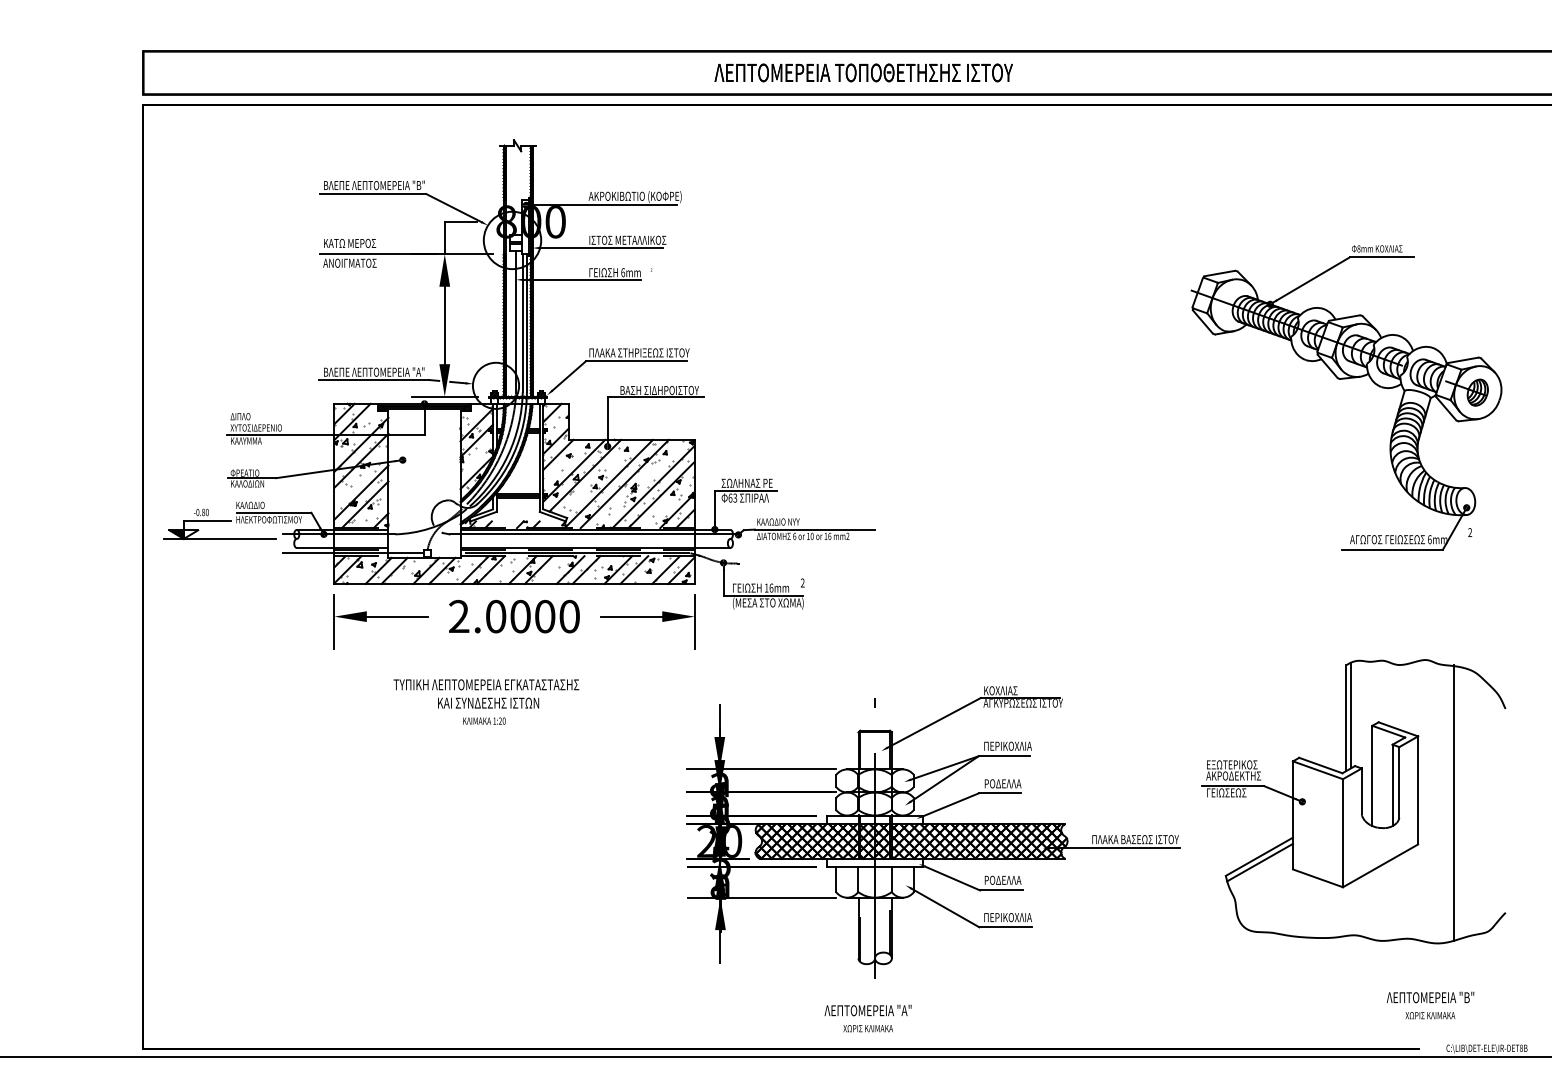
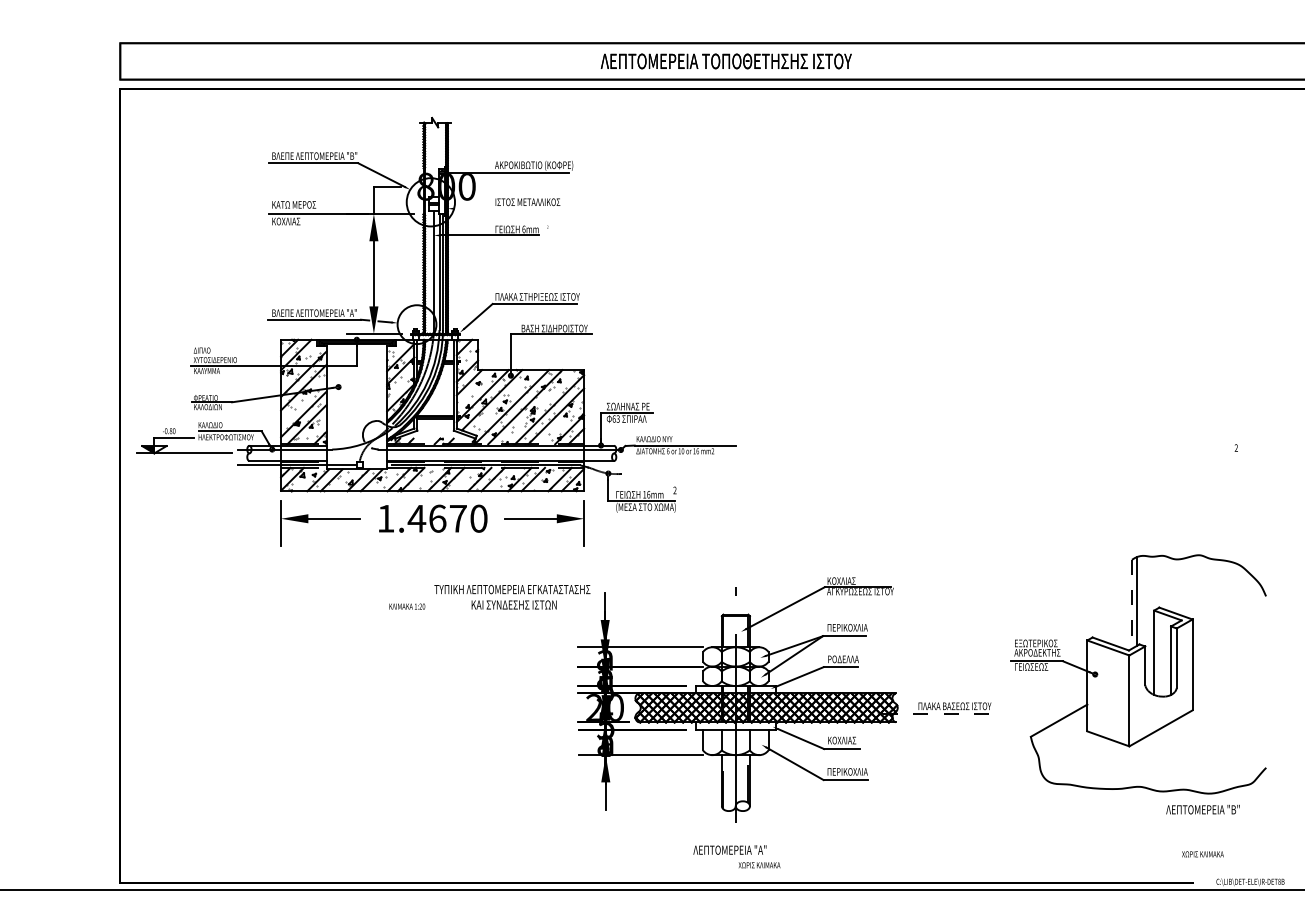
line: (600, 248) -> (504, 209), removed
text: (349, 262) -> (293, 220), ΑΝΟΙΓΜΑΤΟΣ -> ΚΟΧΛΙΑΣ
part: (1346, 379) -> (1132, 319), removed
text: (502, 616) -> (422, 518), 2.0000 -> 1.4670
text: (486, 693) -> (512, 596), moved
line: (1346, 718) -> (1132, 604), solid -> dashed
line: (1454, 802) -> (1223, 675), removed
line: (1115, 848) -> (938, 713), solid -> dashed
line: (1260, 862) -> (1060, 725), removed
text: (1003, 879) -> (843, 739), ΡΟΔΕΛΛΑ -> ΚΟΧΛΙΑΣ
text: (1430, 997) -> (1202, 809), moved
text: (867, 1028) -> (758, 865), moved

